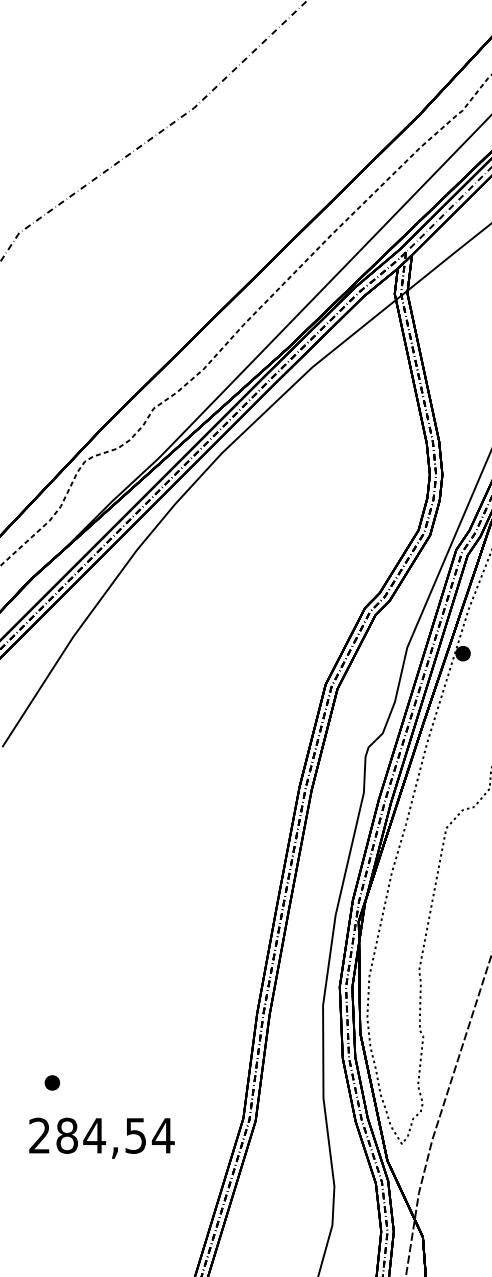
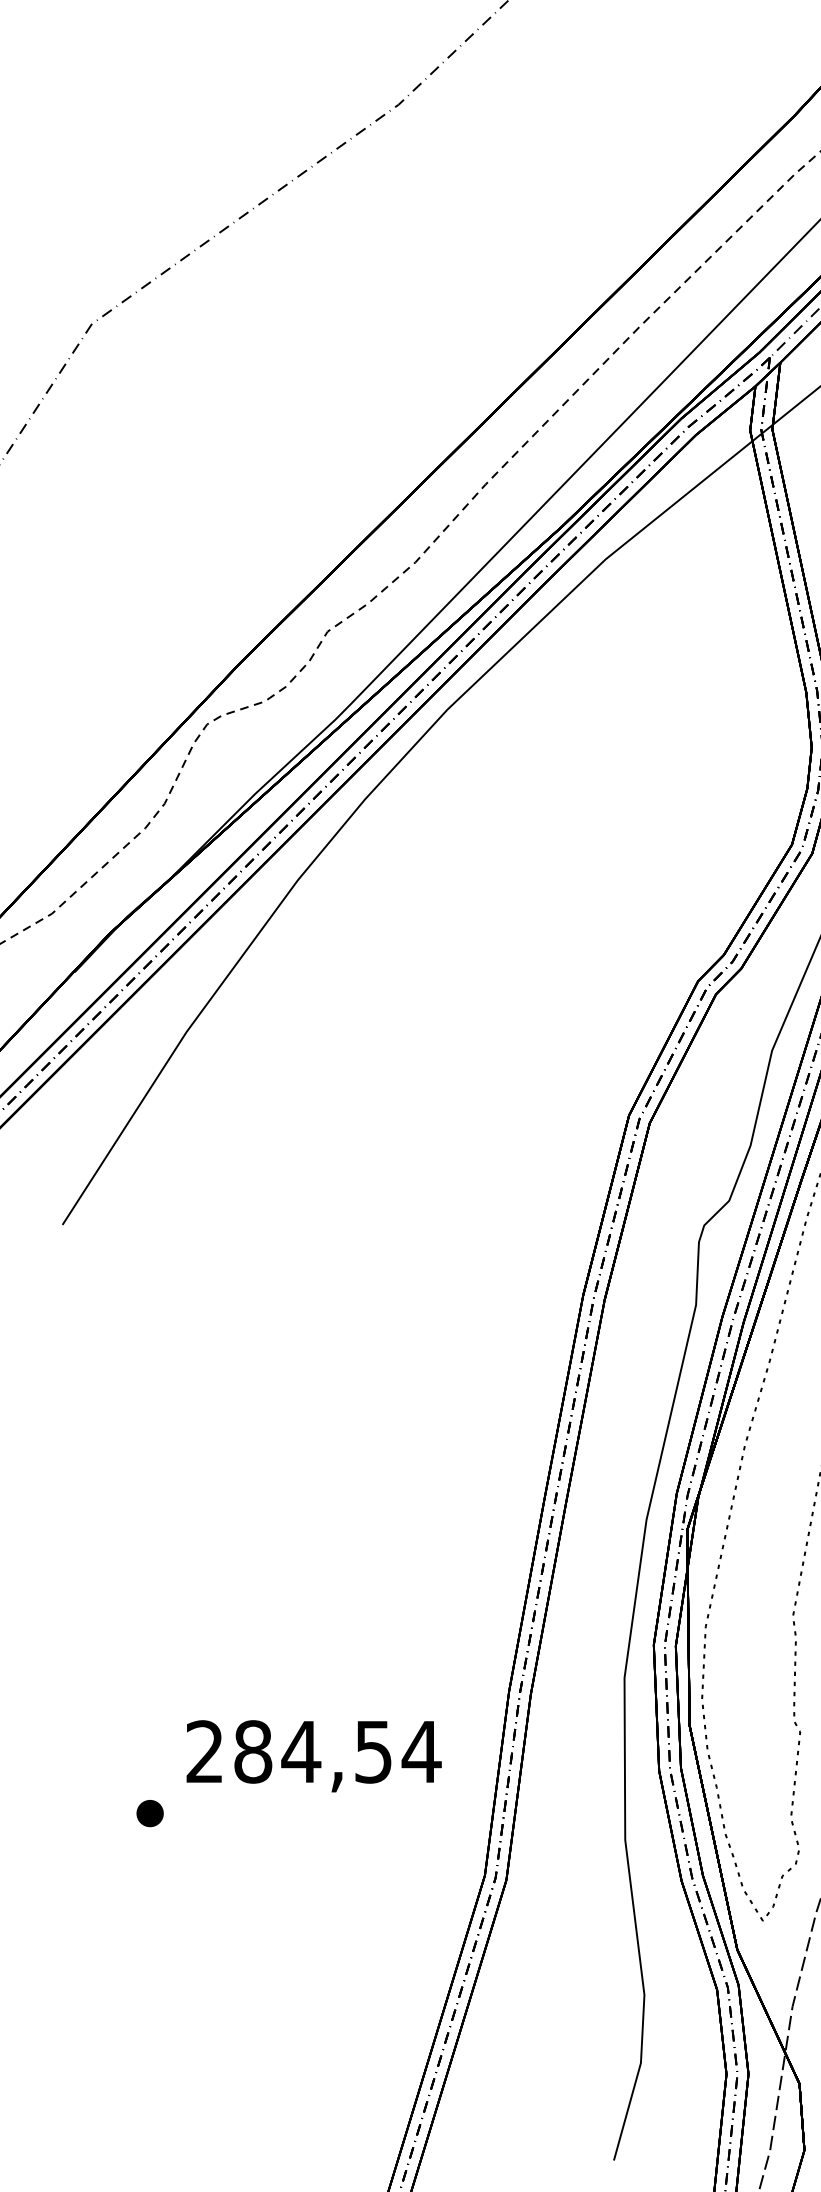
text: (101, 1137) -> (313, 1754), moved

